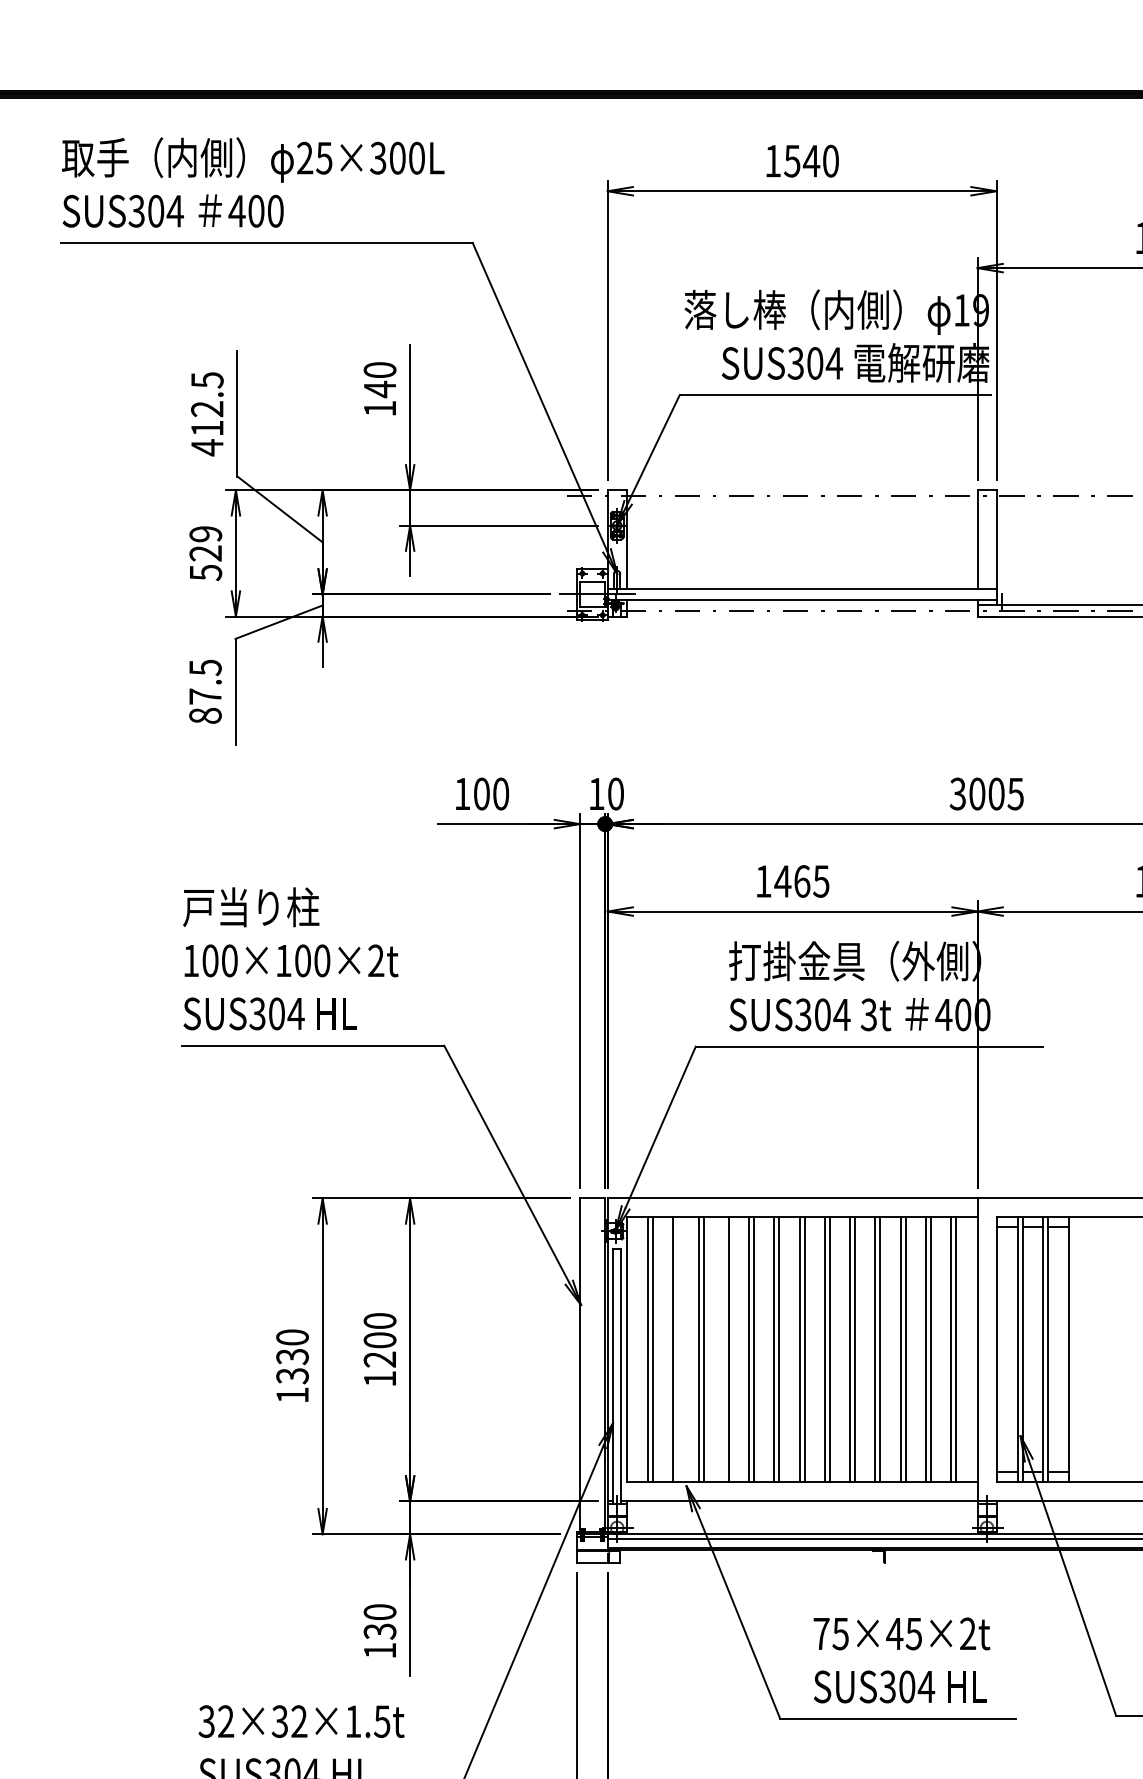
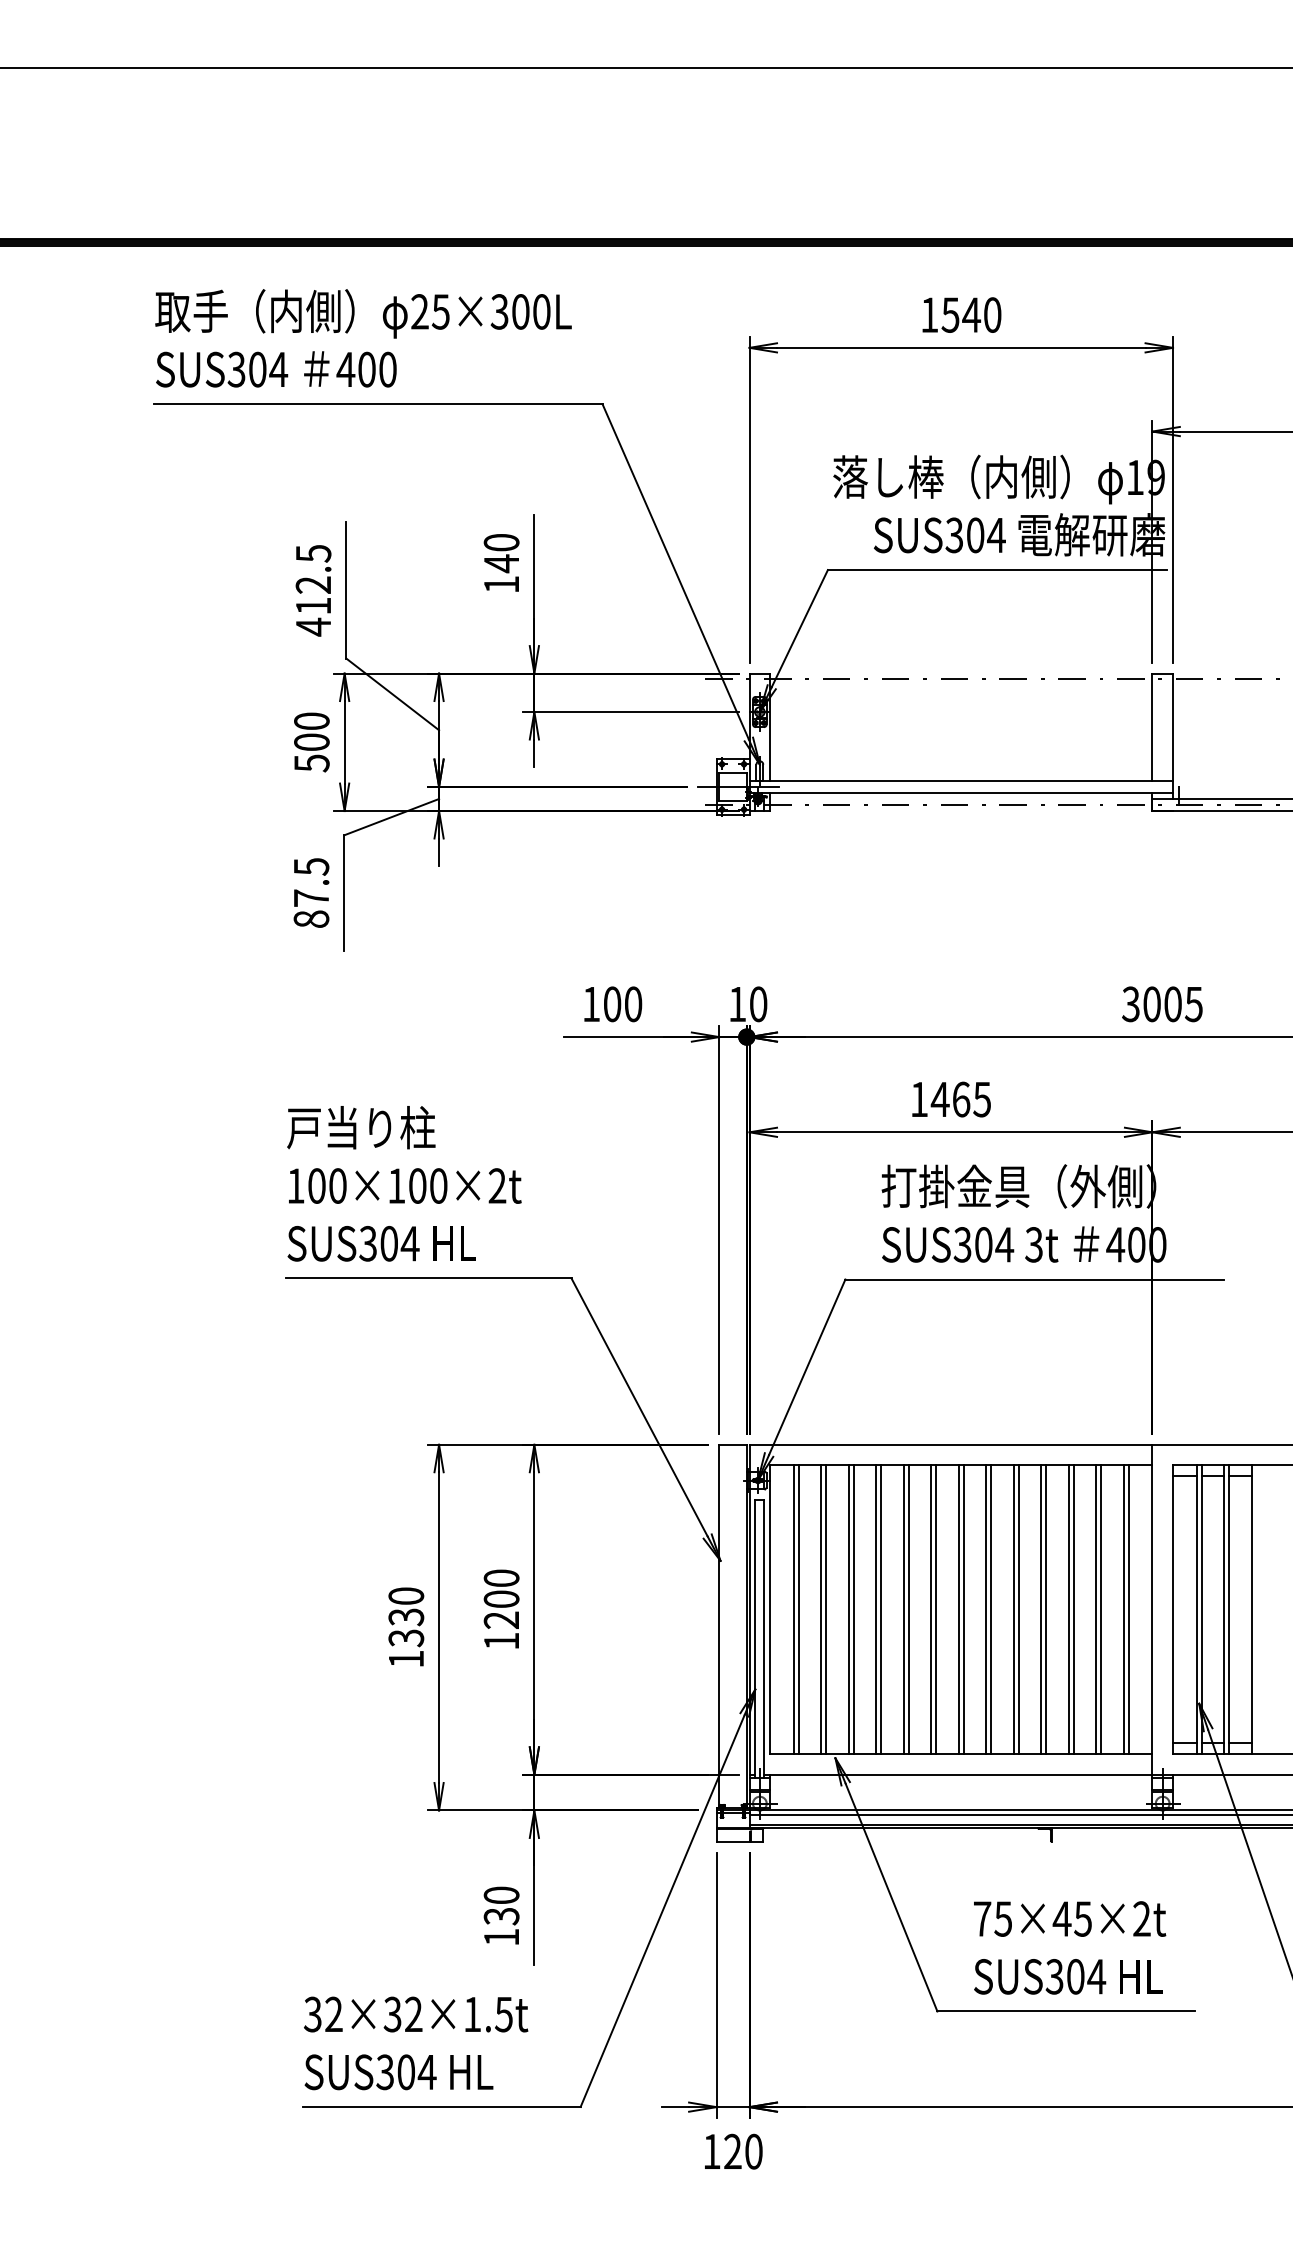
text: (205, 543) -> (311, 731), 529 -> 500
line: (678, 1349) -> (826, 1609), added
line: (724, 1349) -> (876, 1609), added

